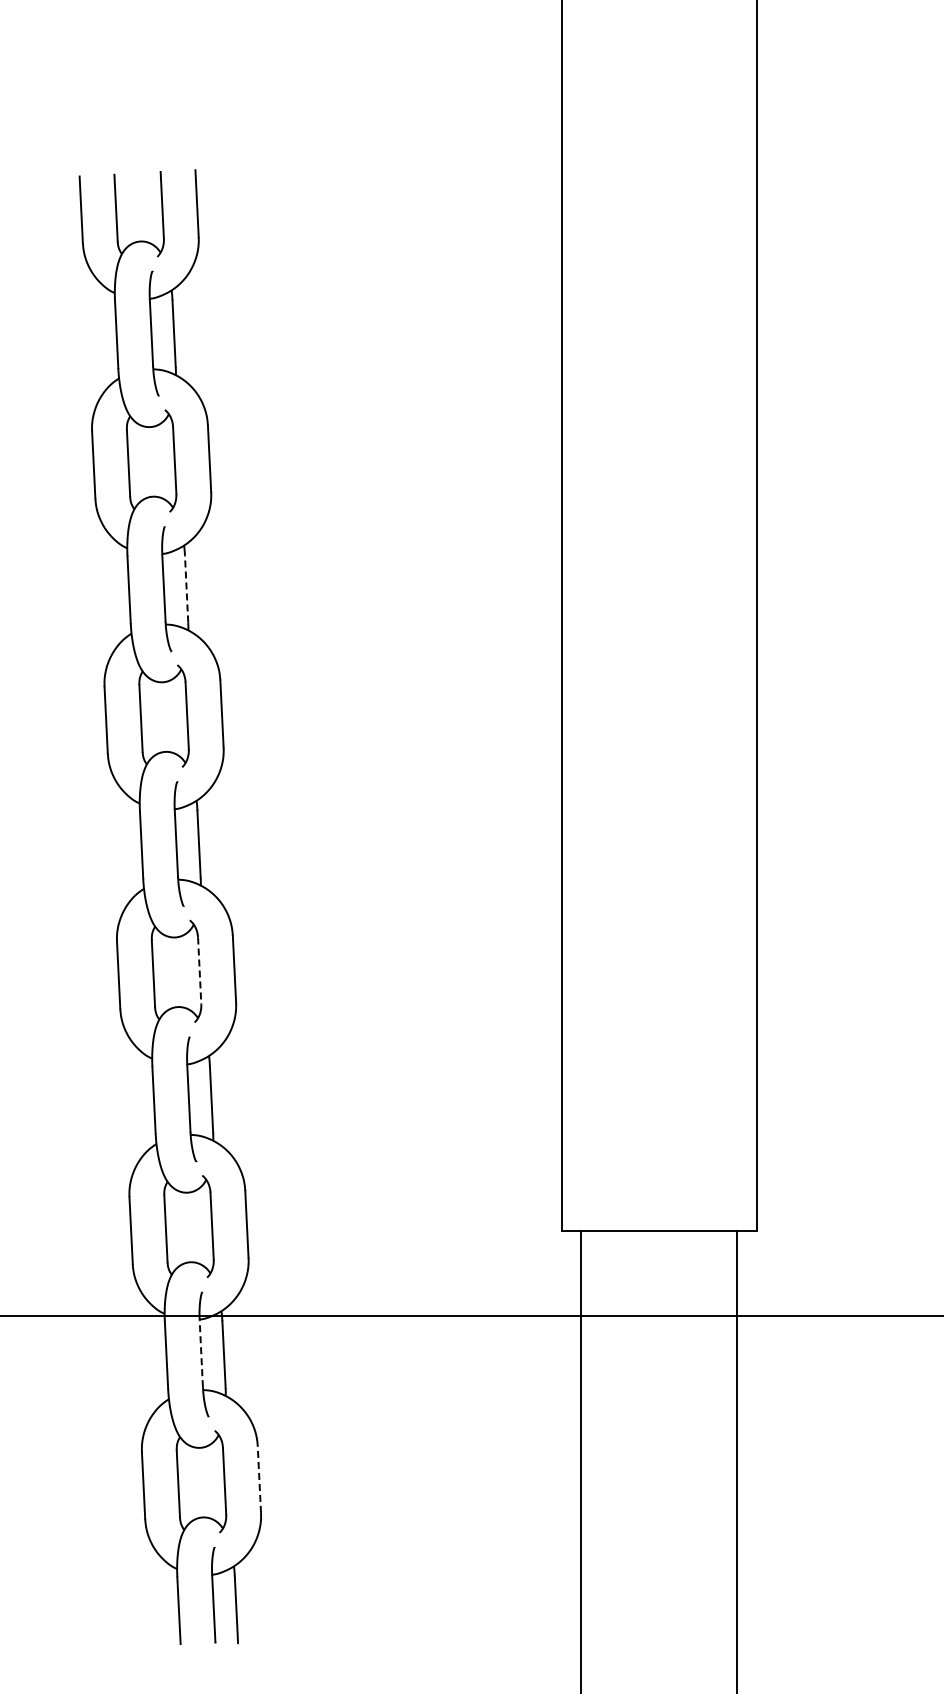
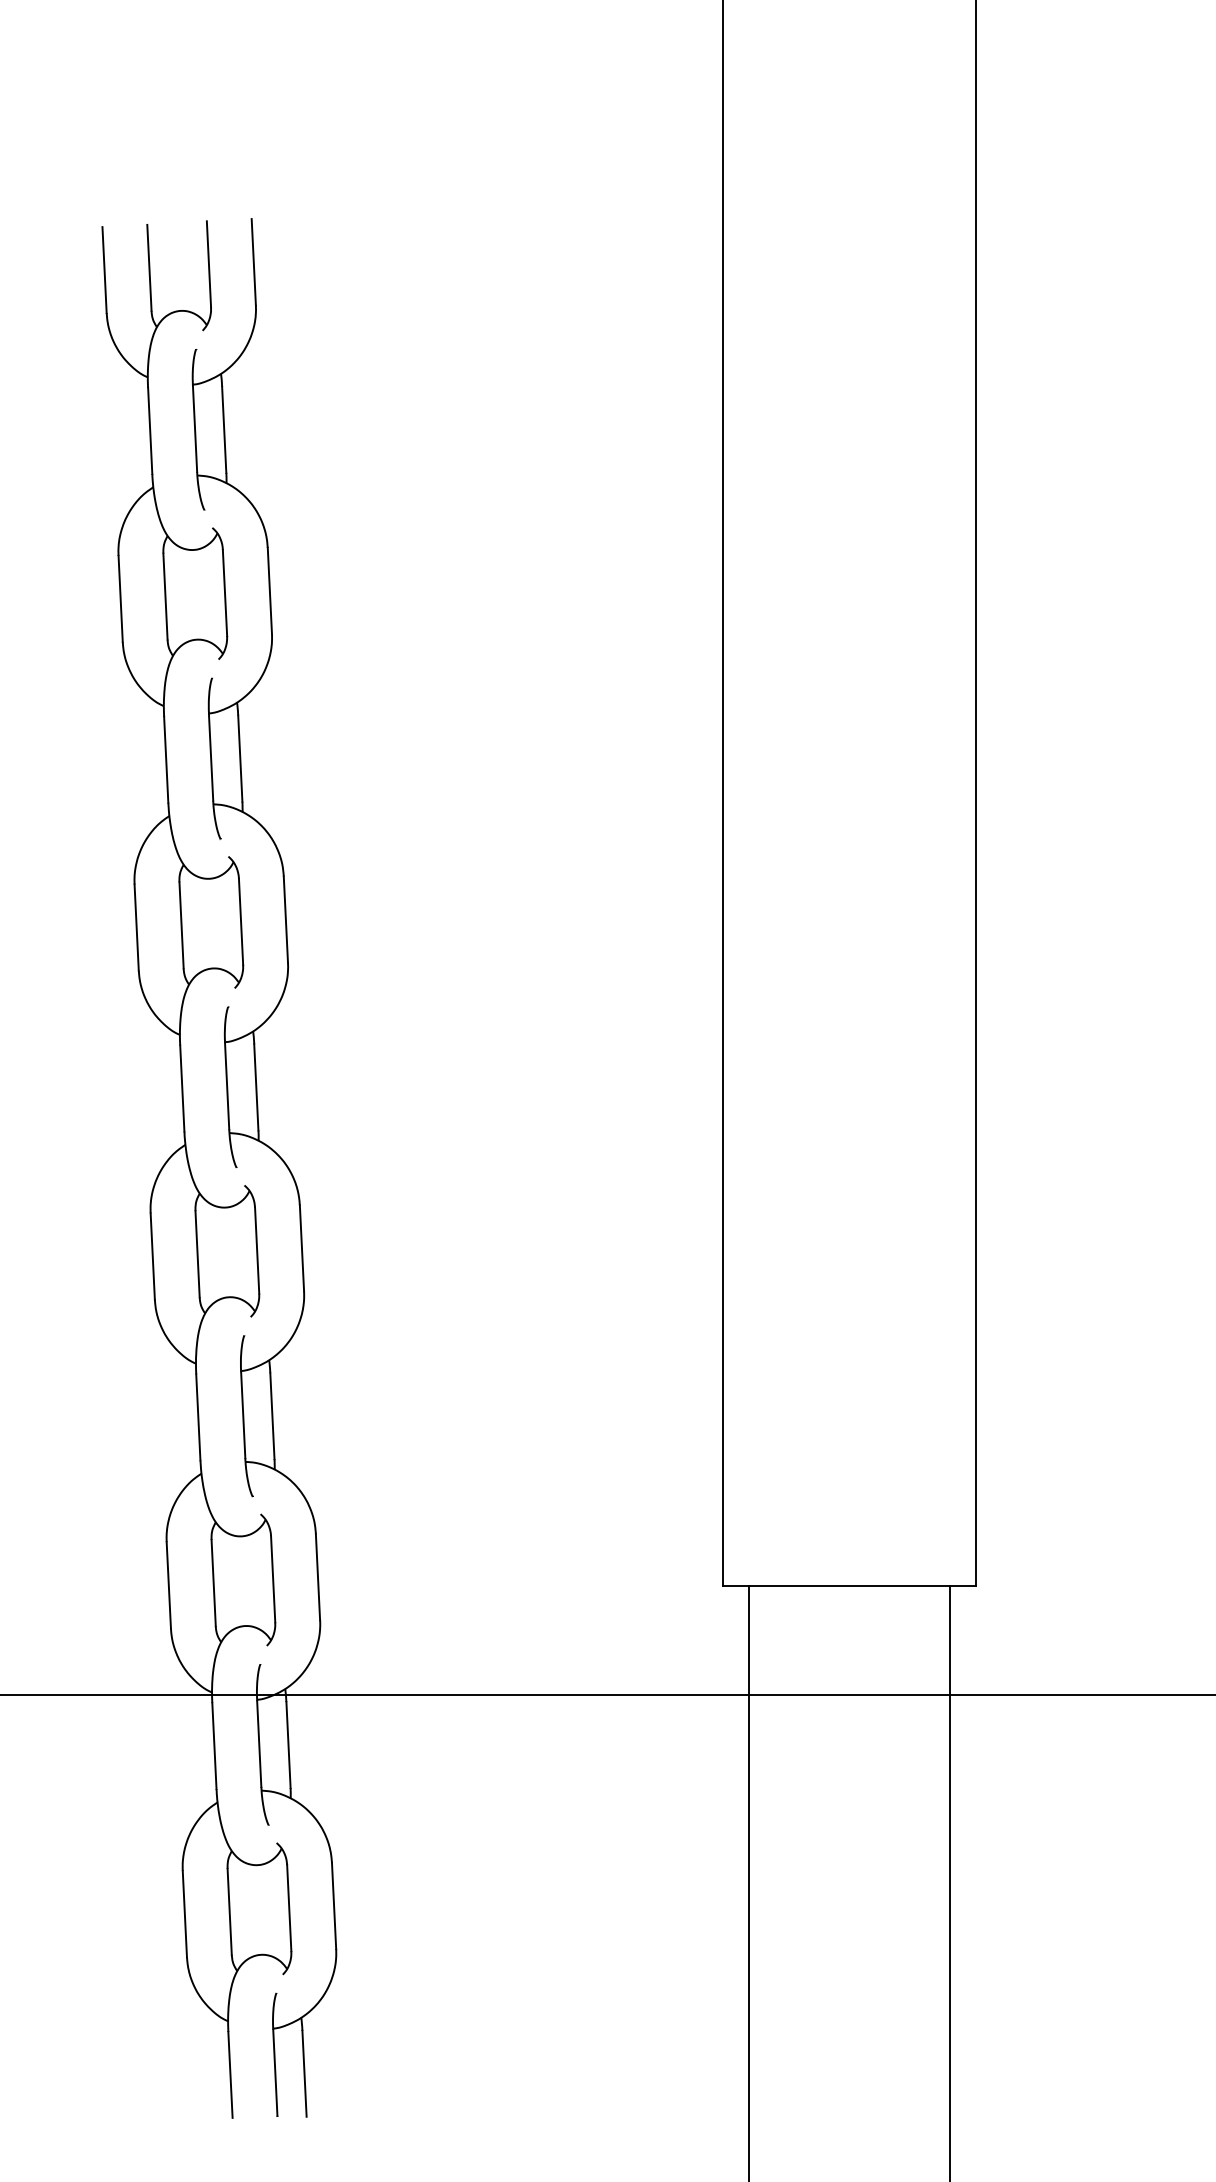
line: (186, 588) -> (240, 757), dashed -> solid
line: (199, 971) -> (256, 1251), dashed -> solid
line: (201, 1353) -> (259, 1743), dashed -> solid
line: (259, 1479) -> (334, 1905), dashed -> solid

